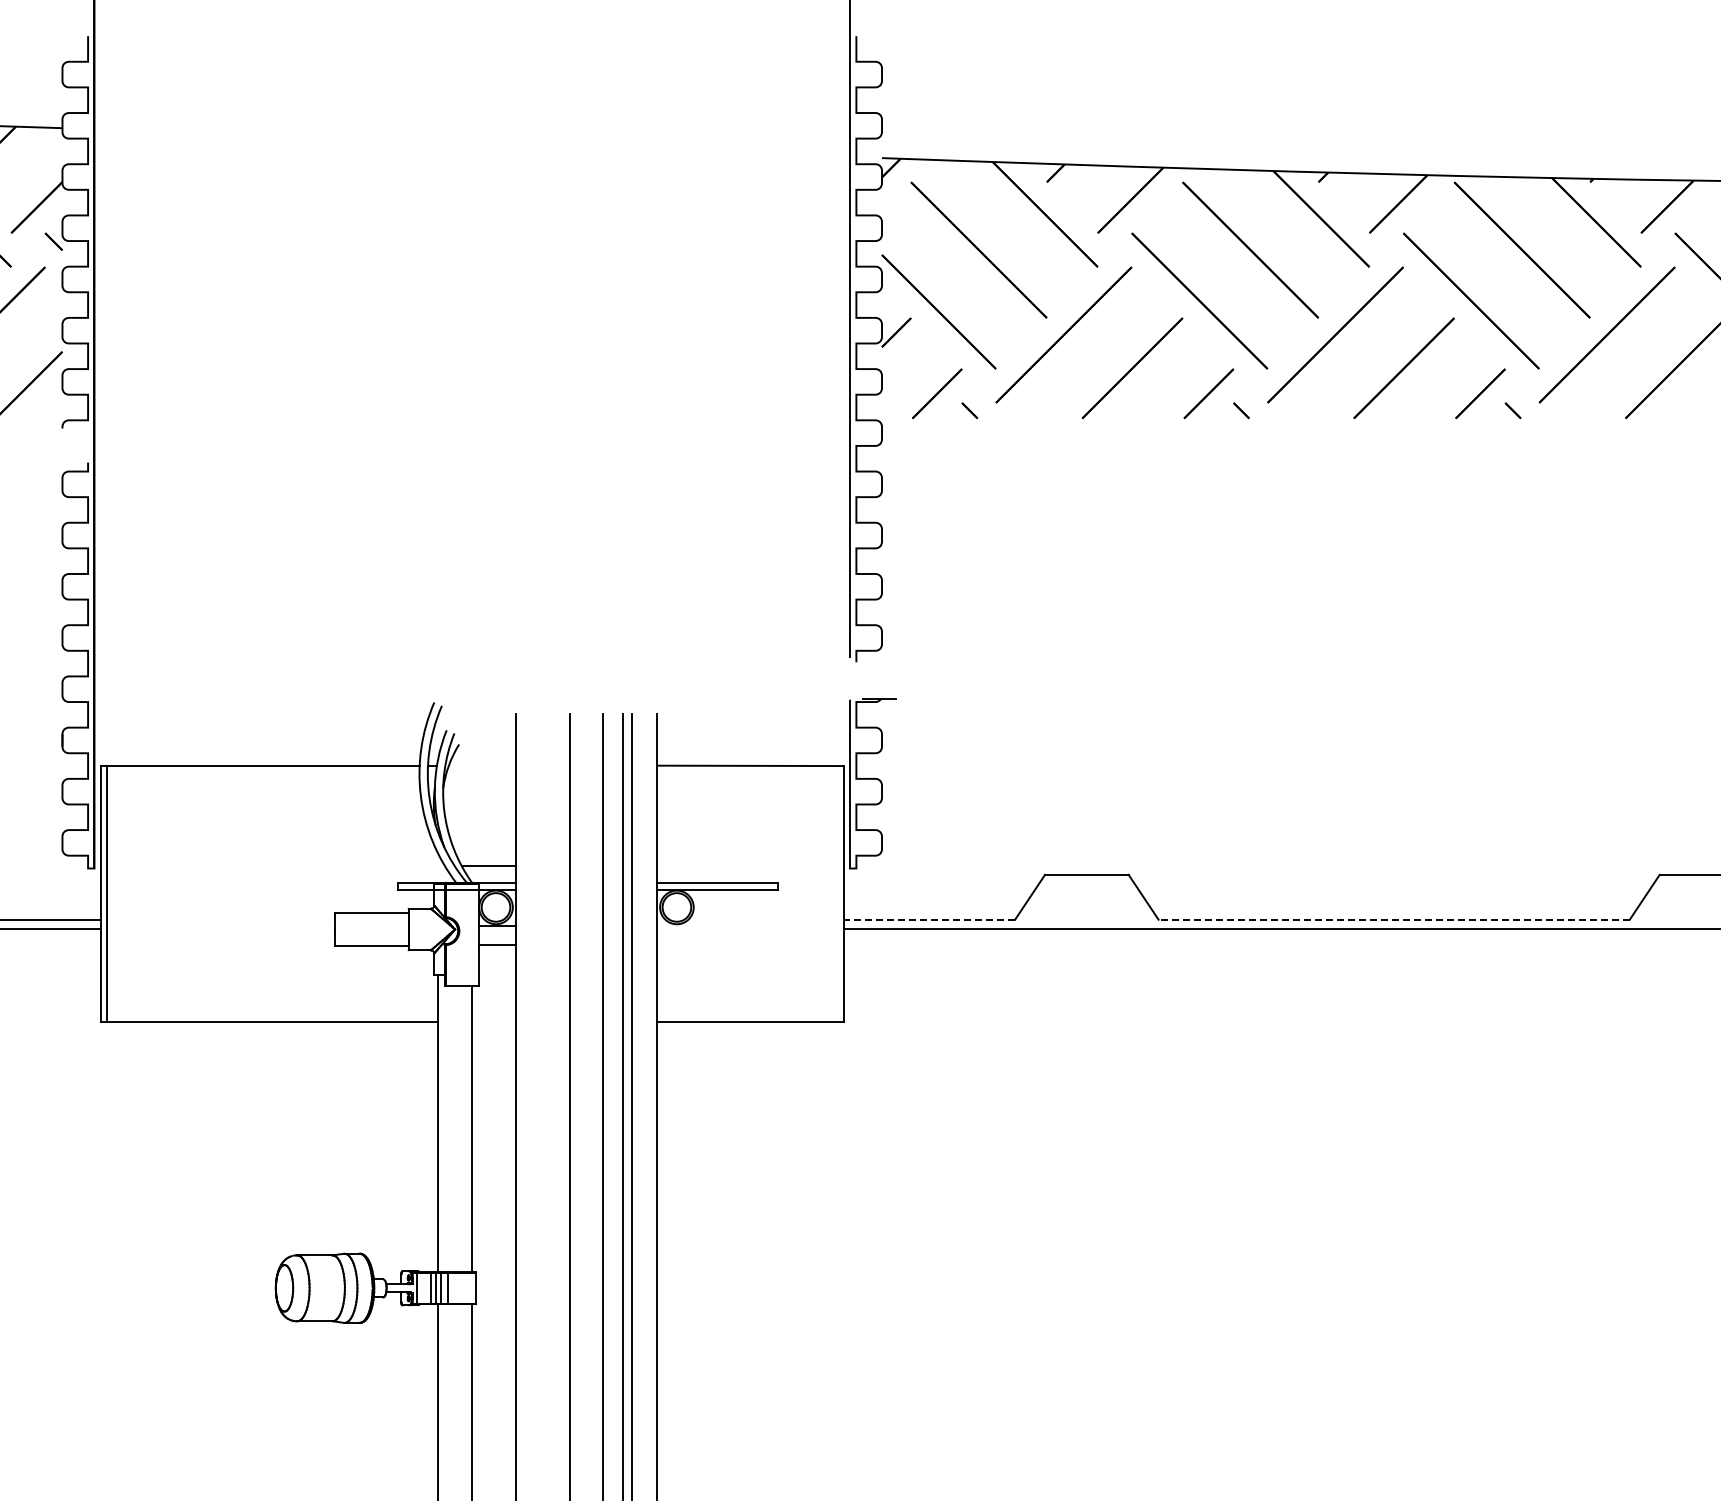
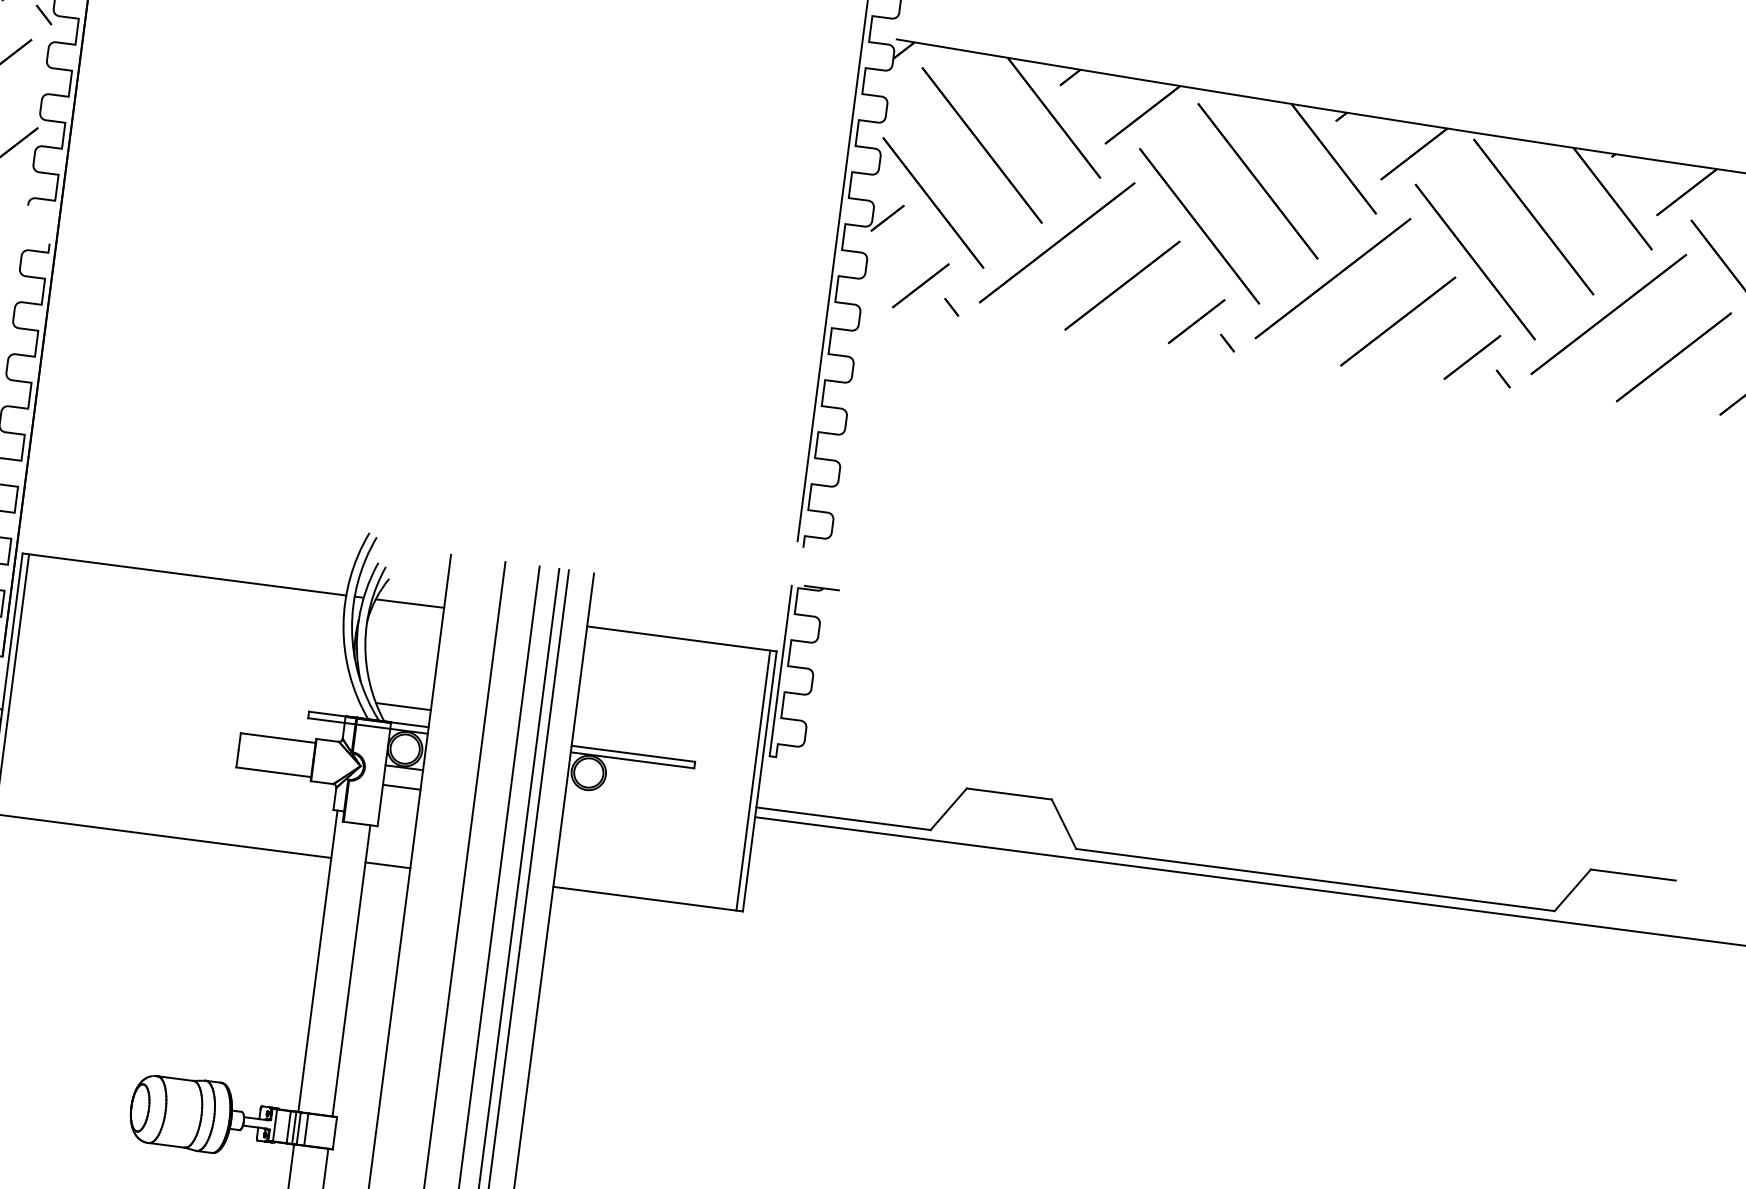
line: (482, 765) -> (410, 603), added
line: (837, 894) -> (753, 781), added
line: (929, 919) -> (843, 818), dashed -> solid
line: (1394, 919) -> (1315, 879), dashed -> solid
line: (493, 1022) -> (387, 865), added

